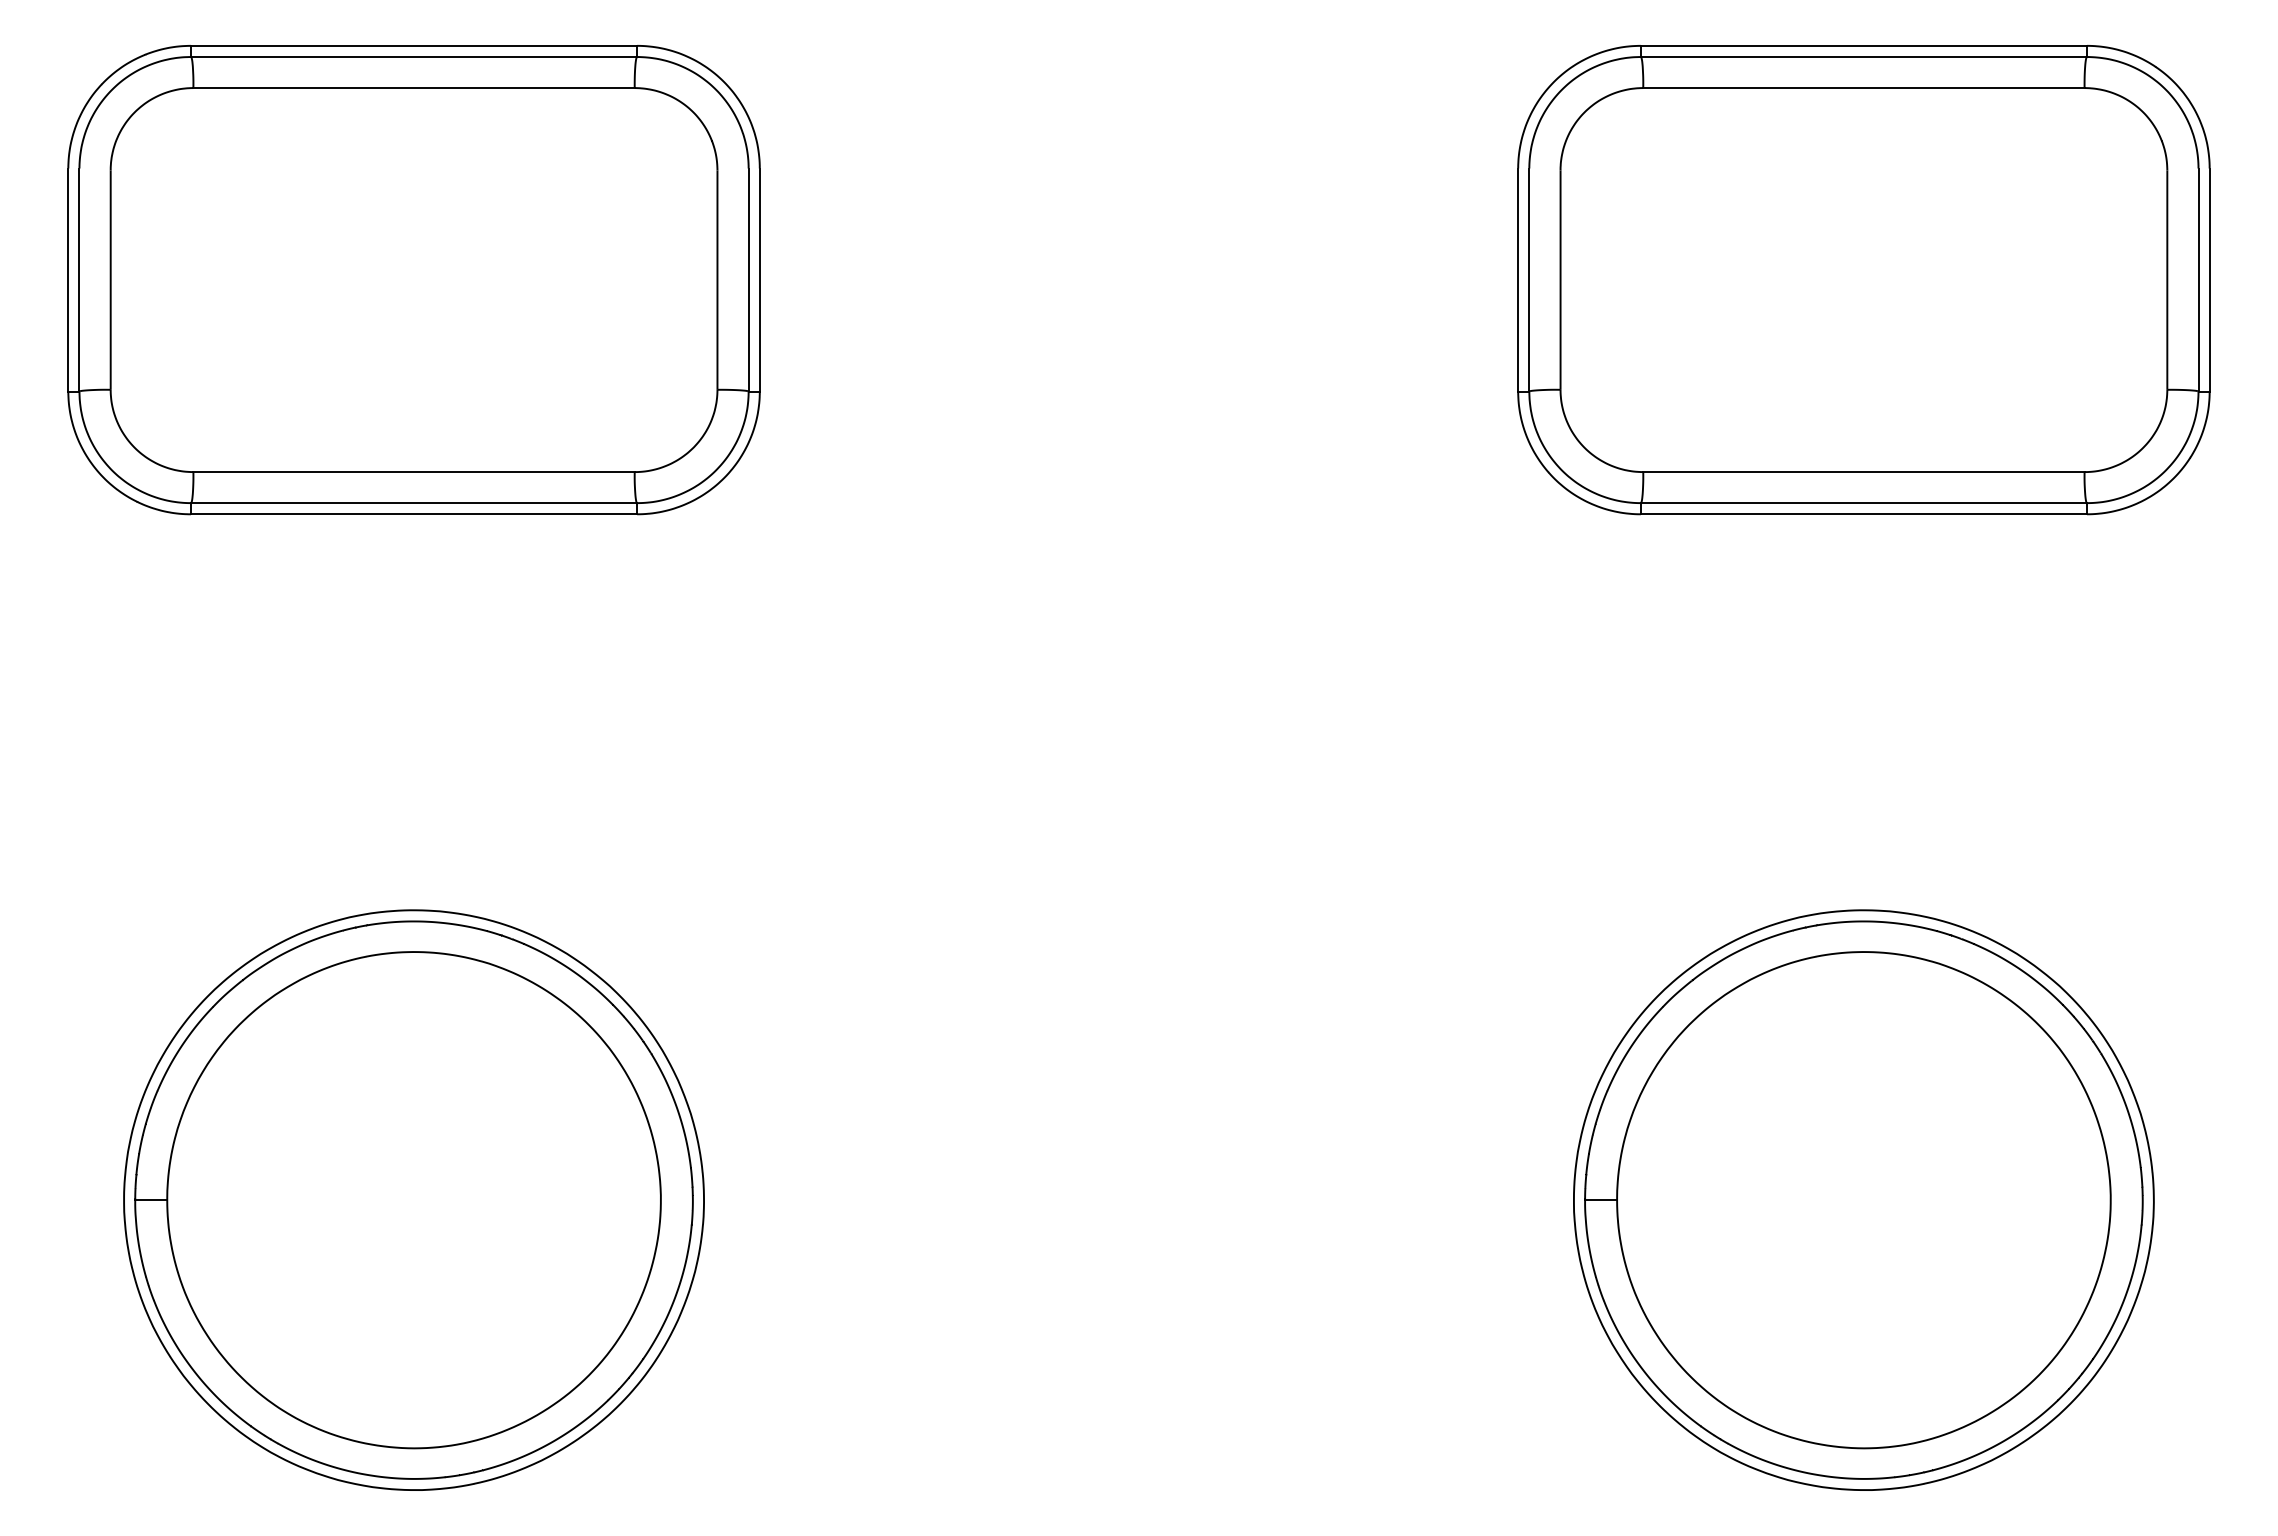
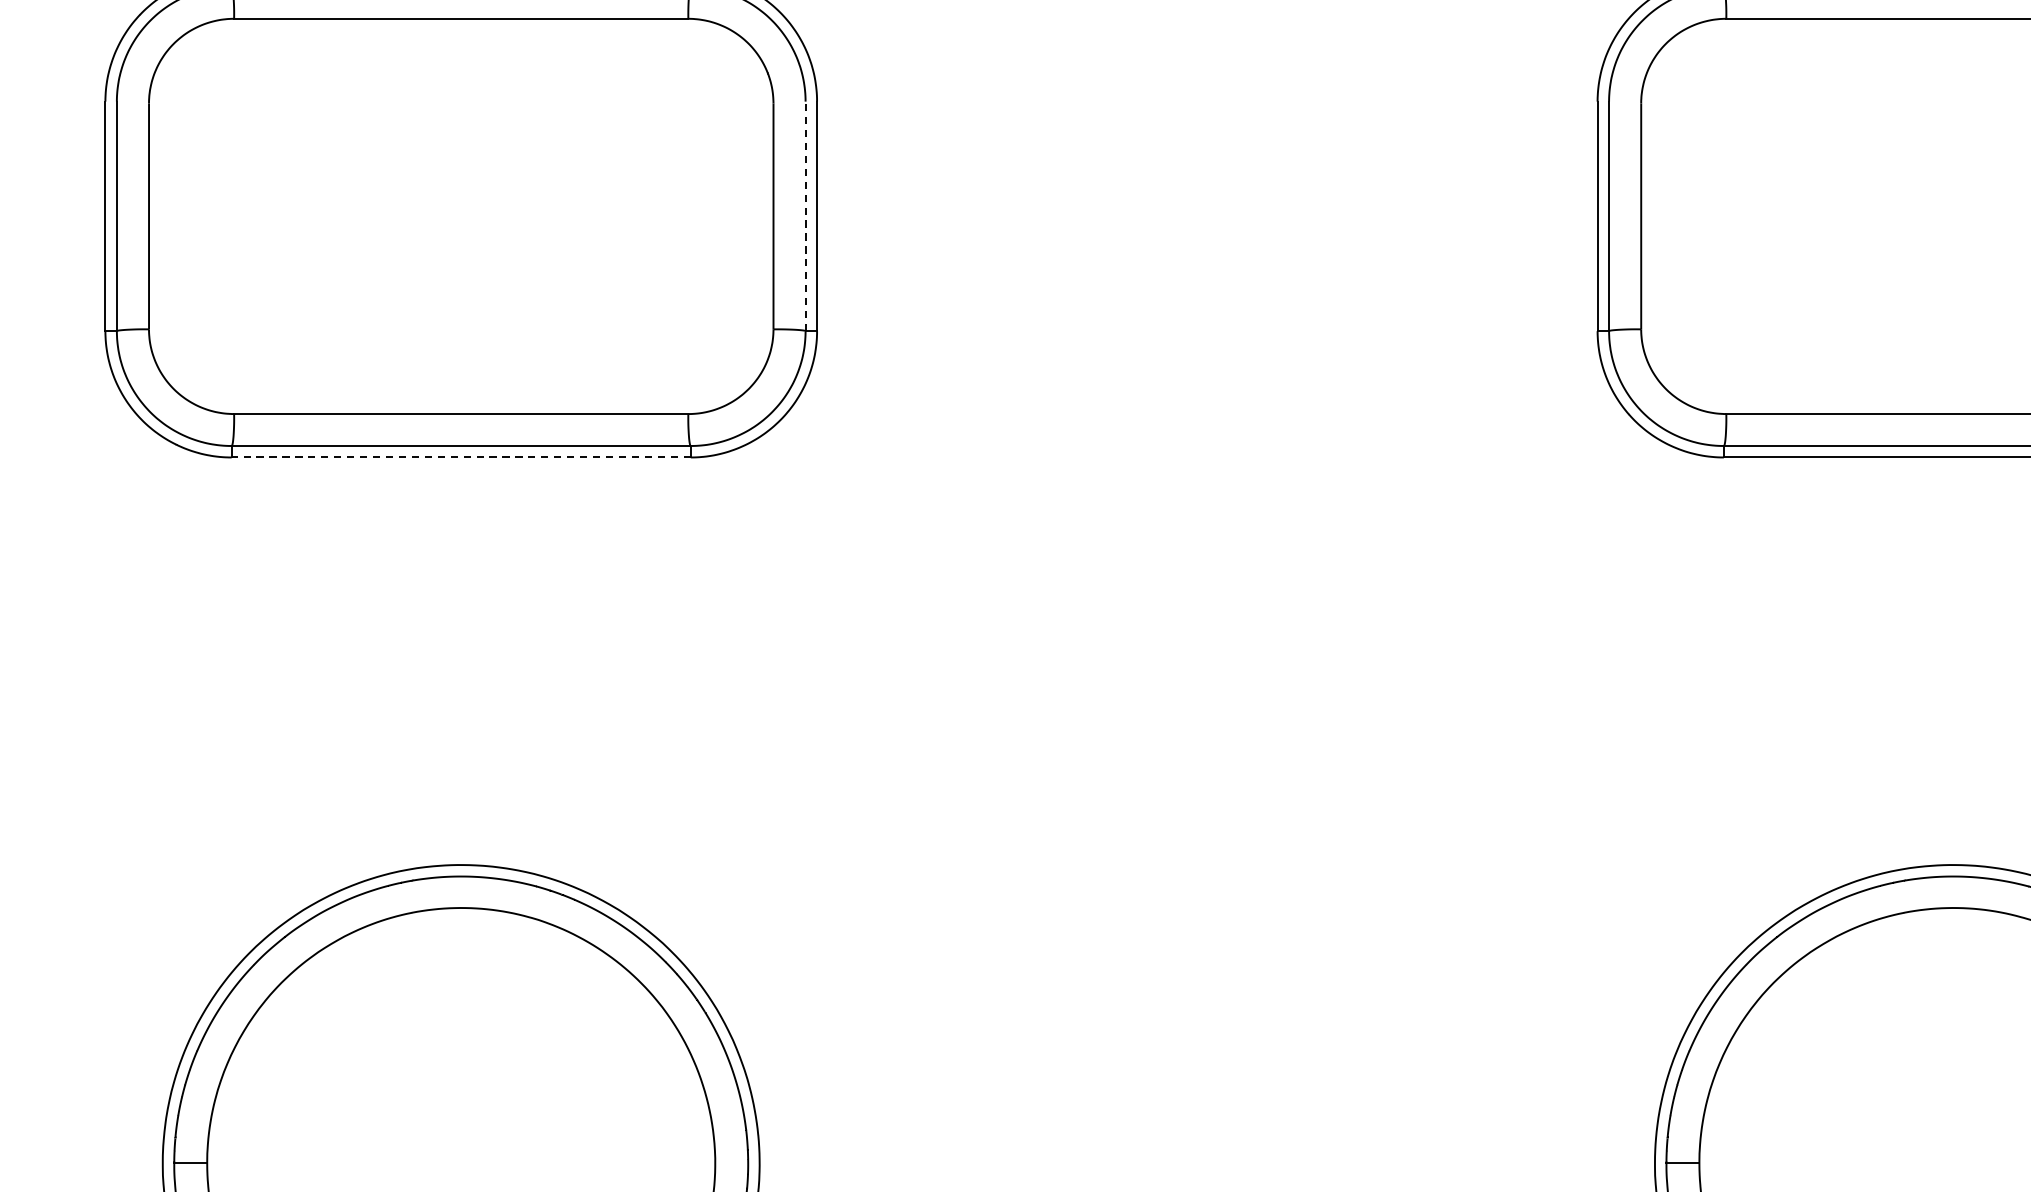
line: (748, 280) -> (805, 216), solid -> dashed
line: (413, 514) -> (460, 457), solid -> dashed

